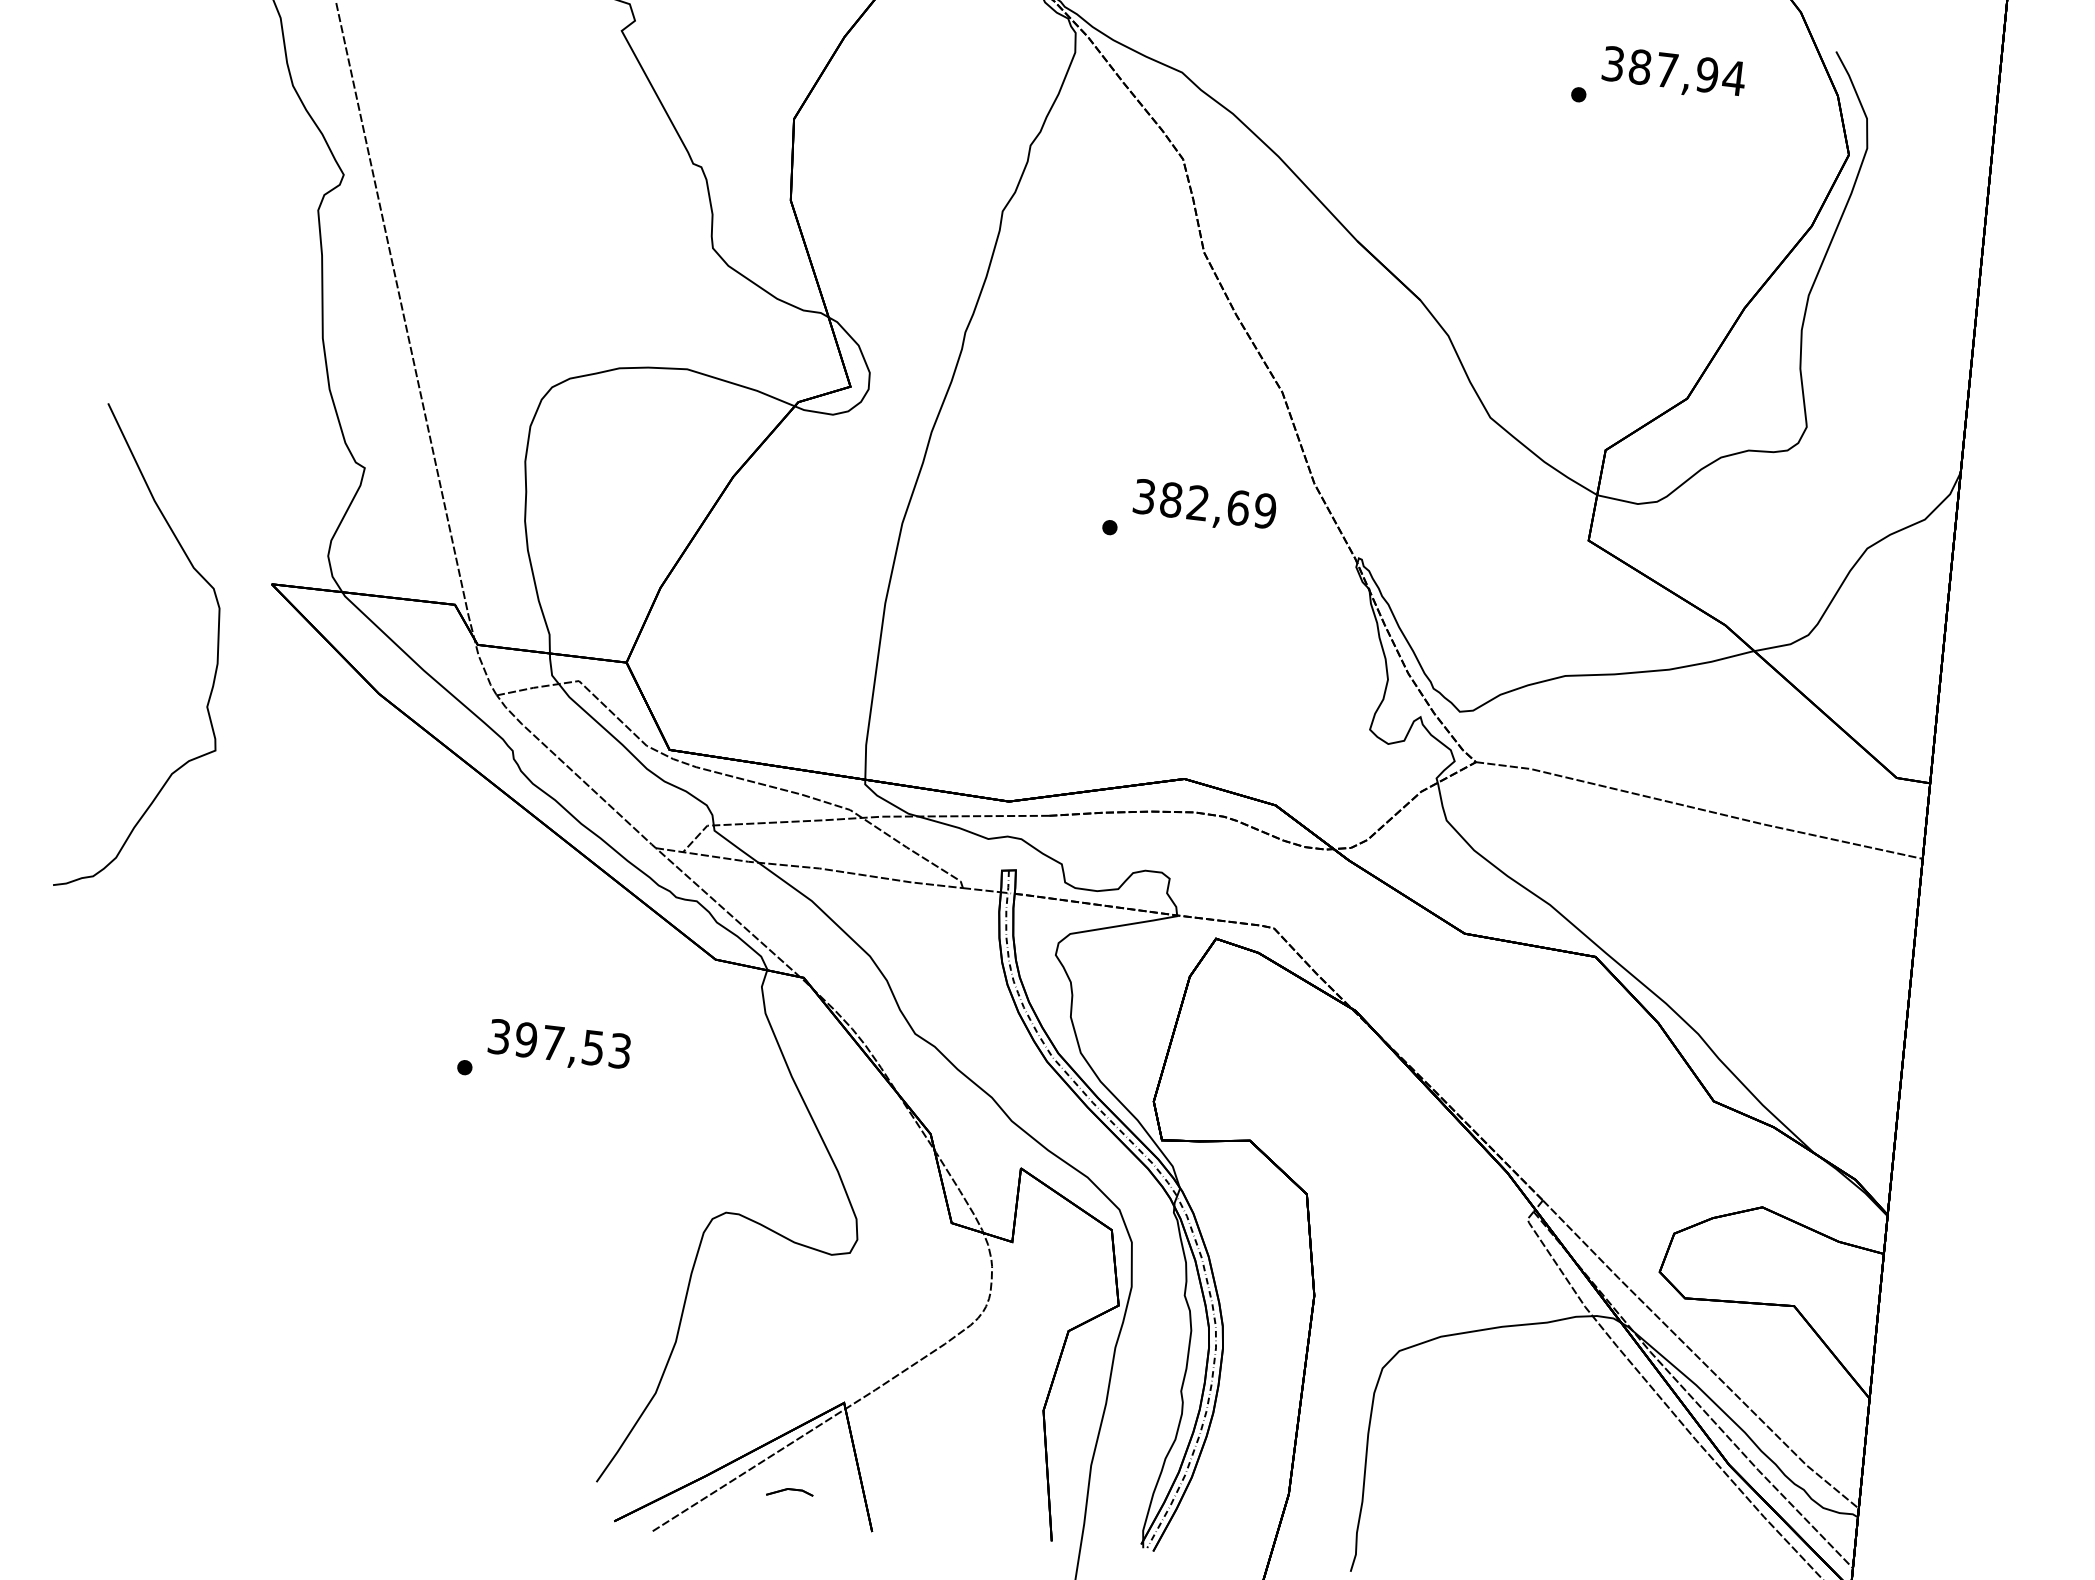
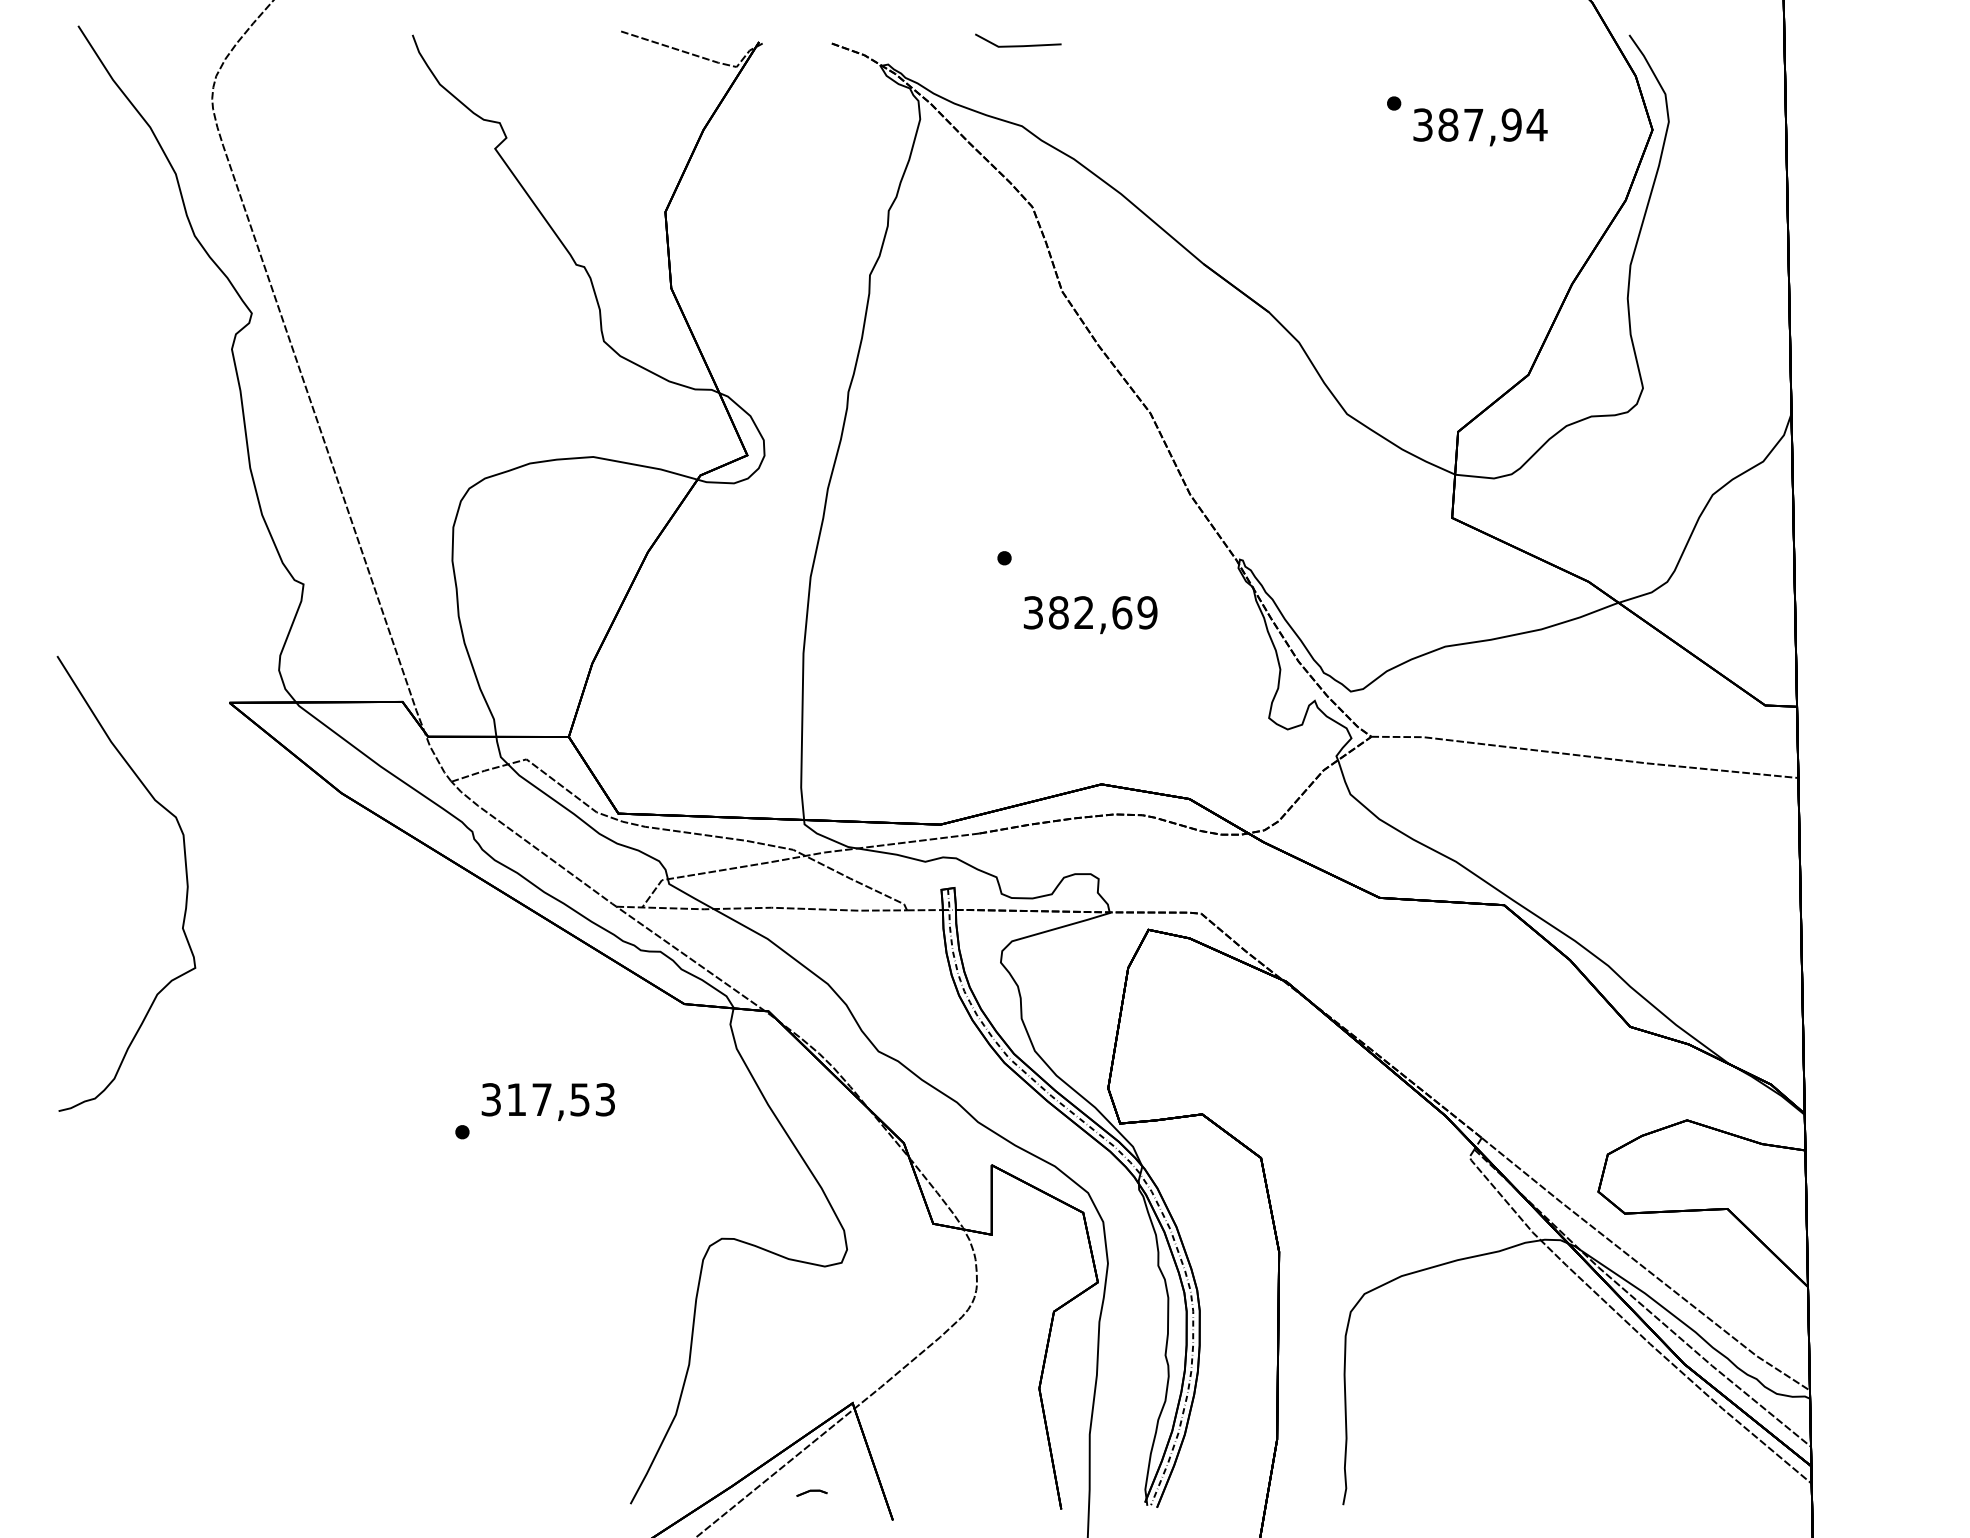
text: (1673, 73) -> (1480, 127), moved
text: (1204, 506) -> (1090, 615), moved
curve: (216, 650) -> (185, 874), moved
text: (526, 1039) -> (516, 1099), 397,53 -> 317,53
part: (789, 1493) -> (811, 1493), size x0.7

